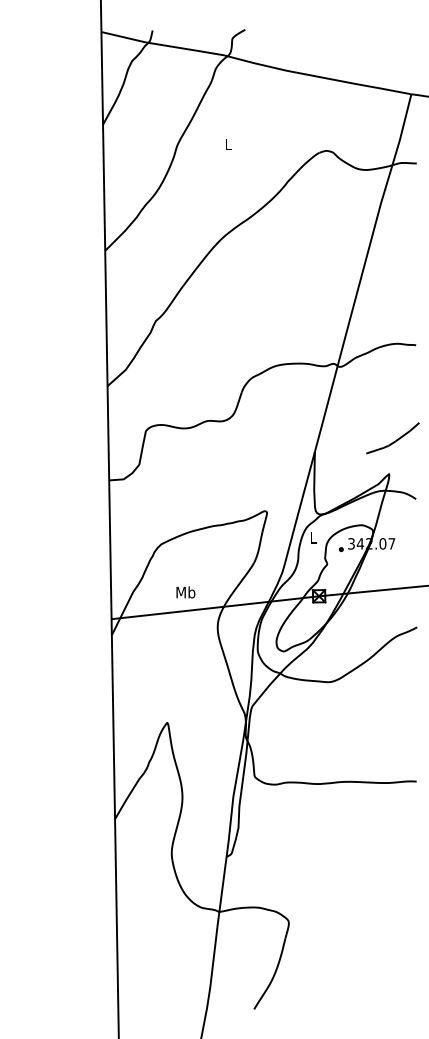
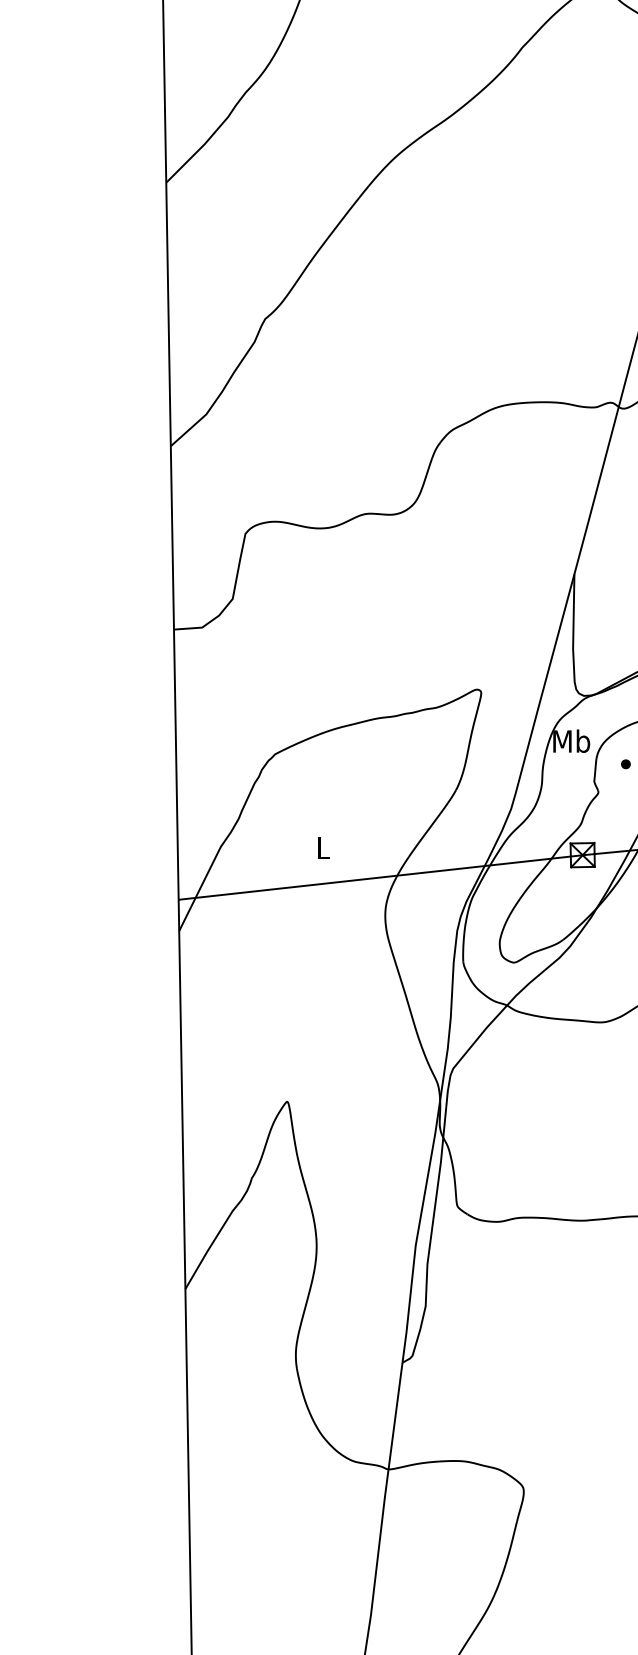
text: (313, 537) -> (571, 740), L -> Mb
text: (185, 592) -> (322, 847), Mb -> L

